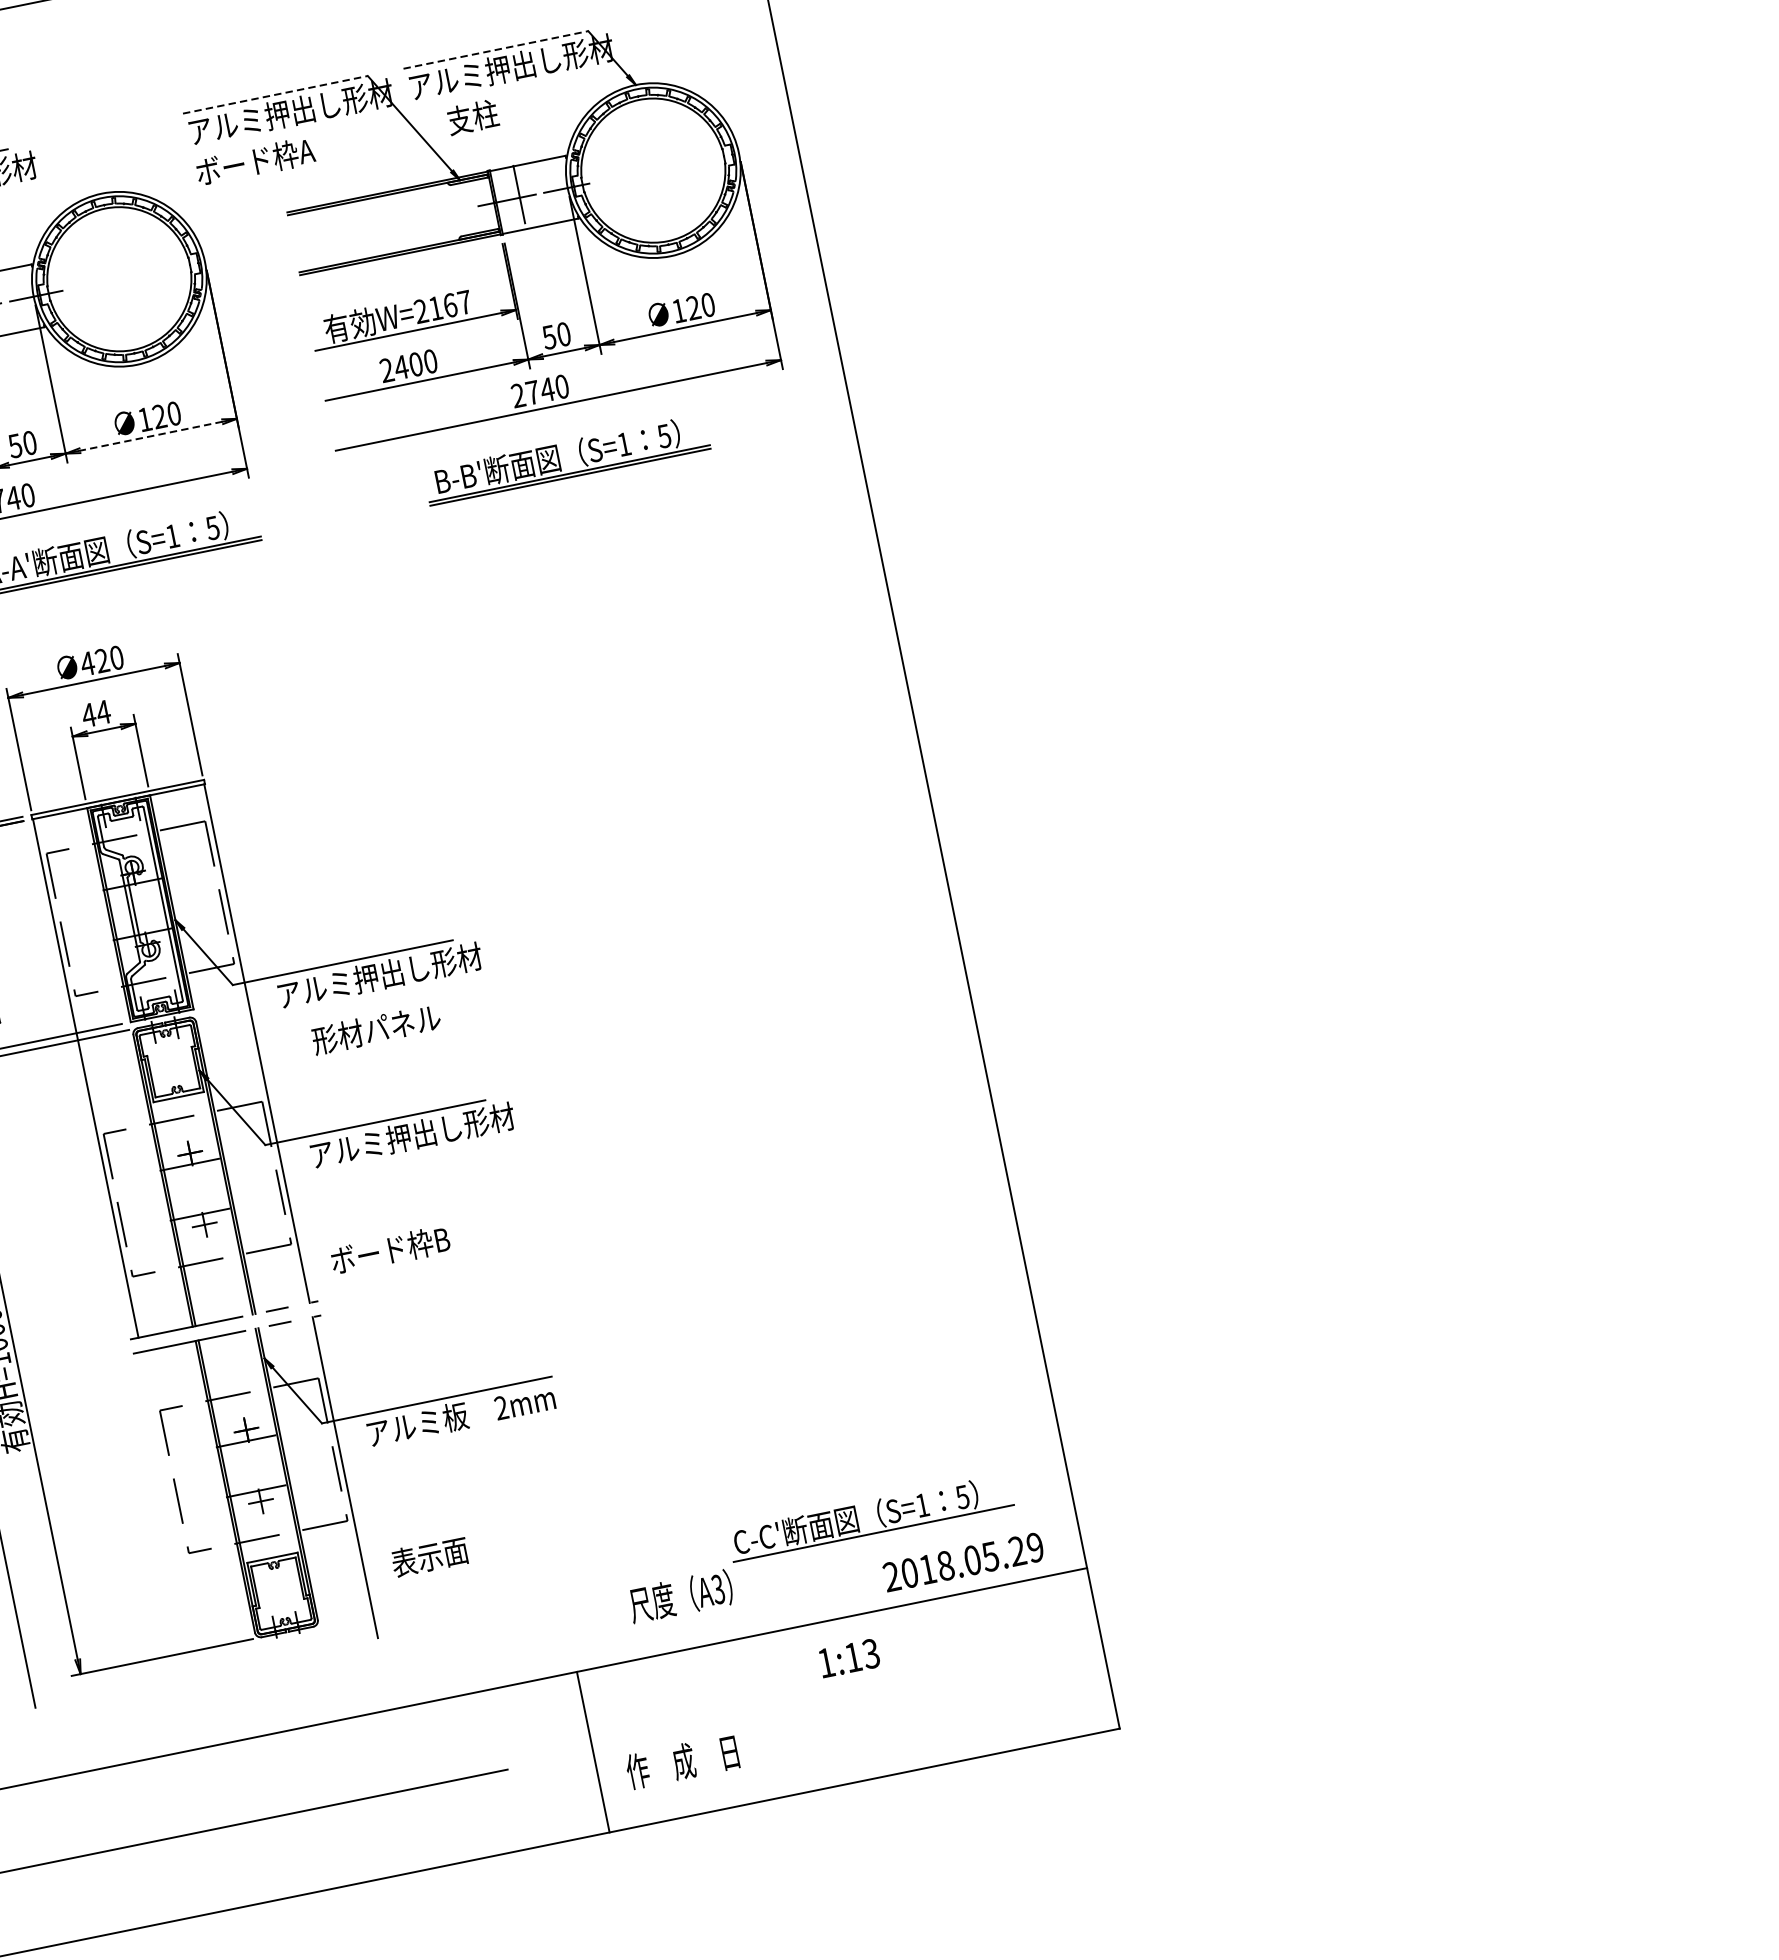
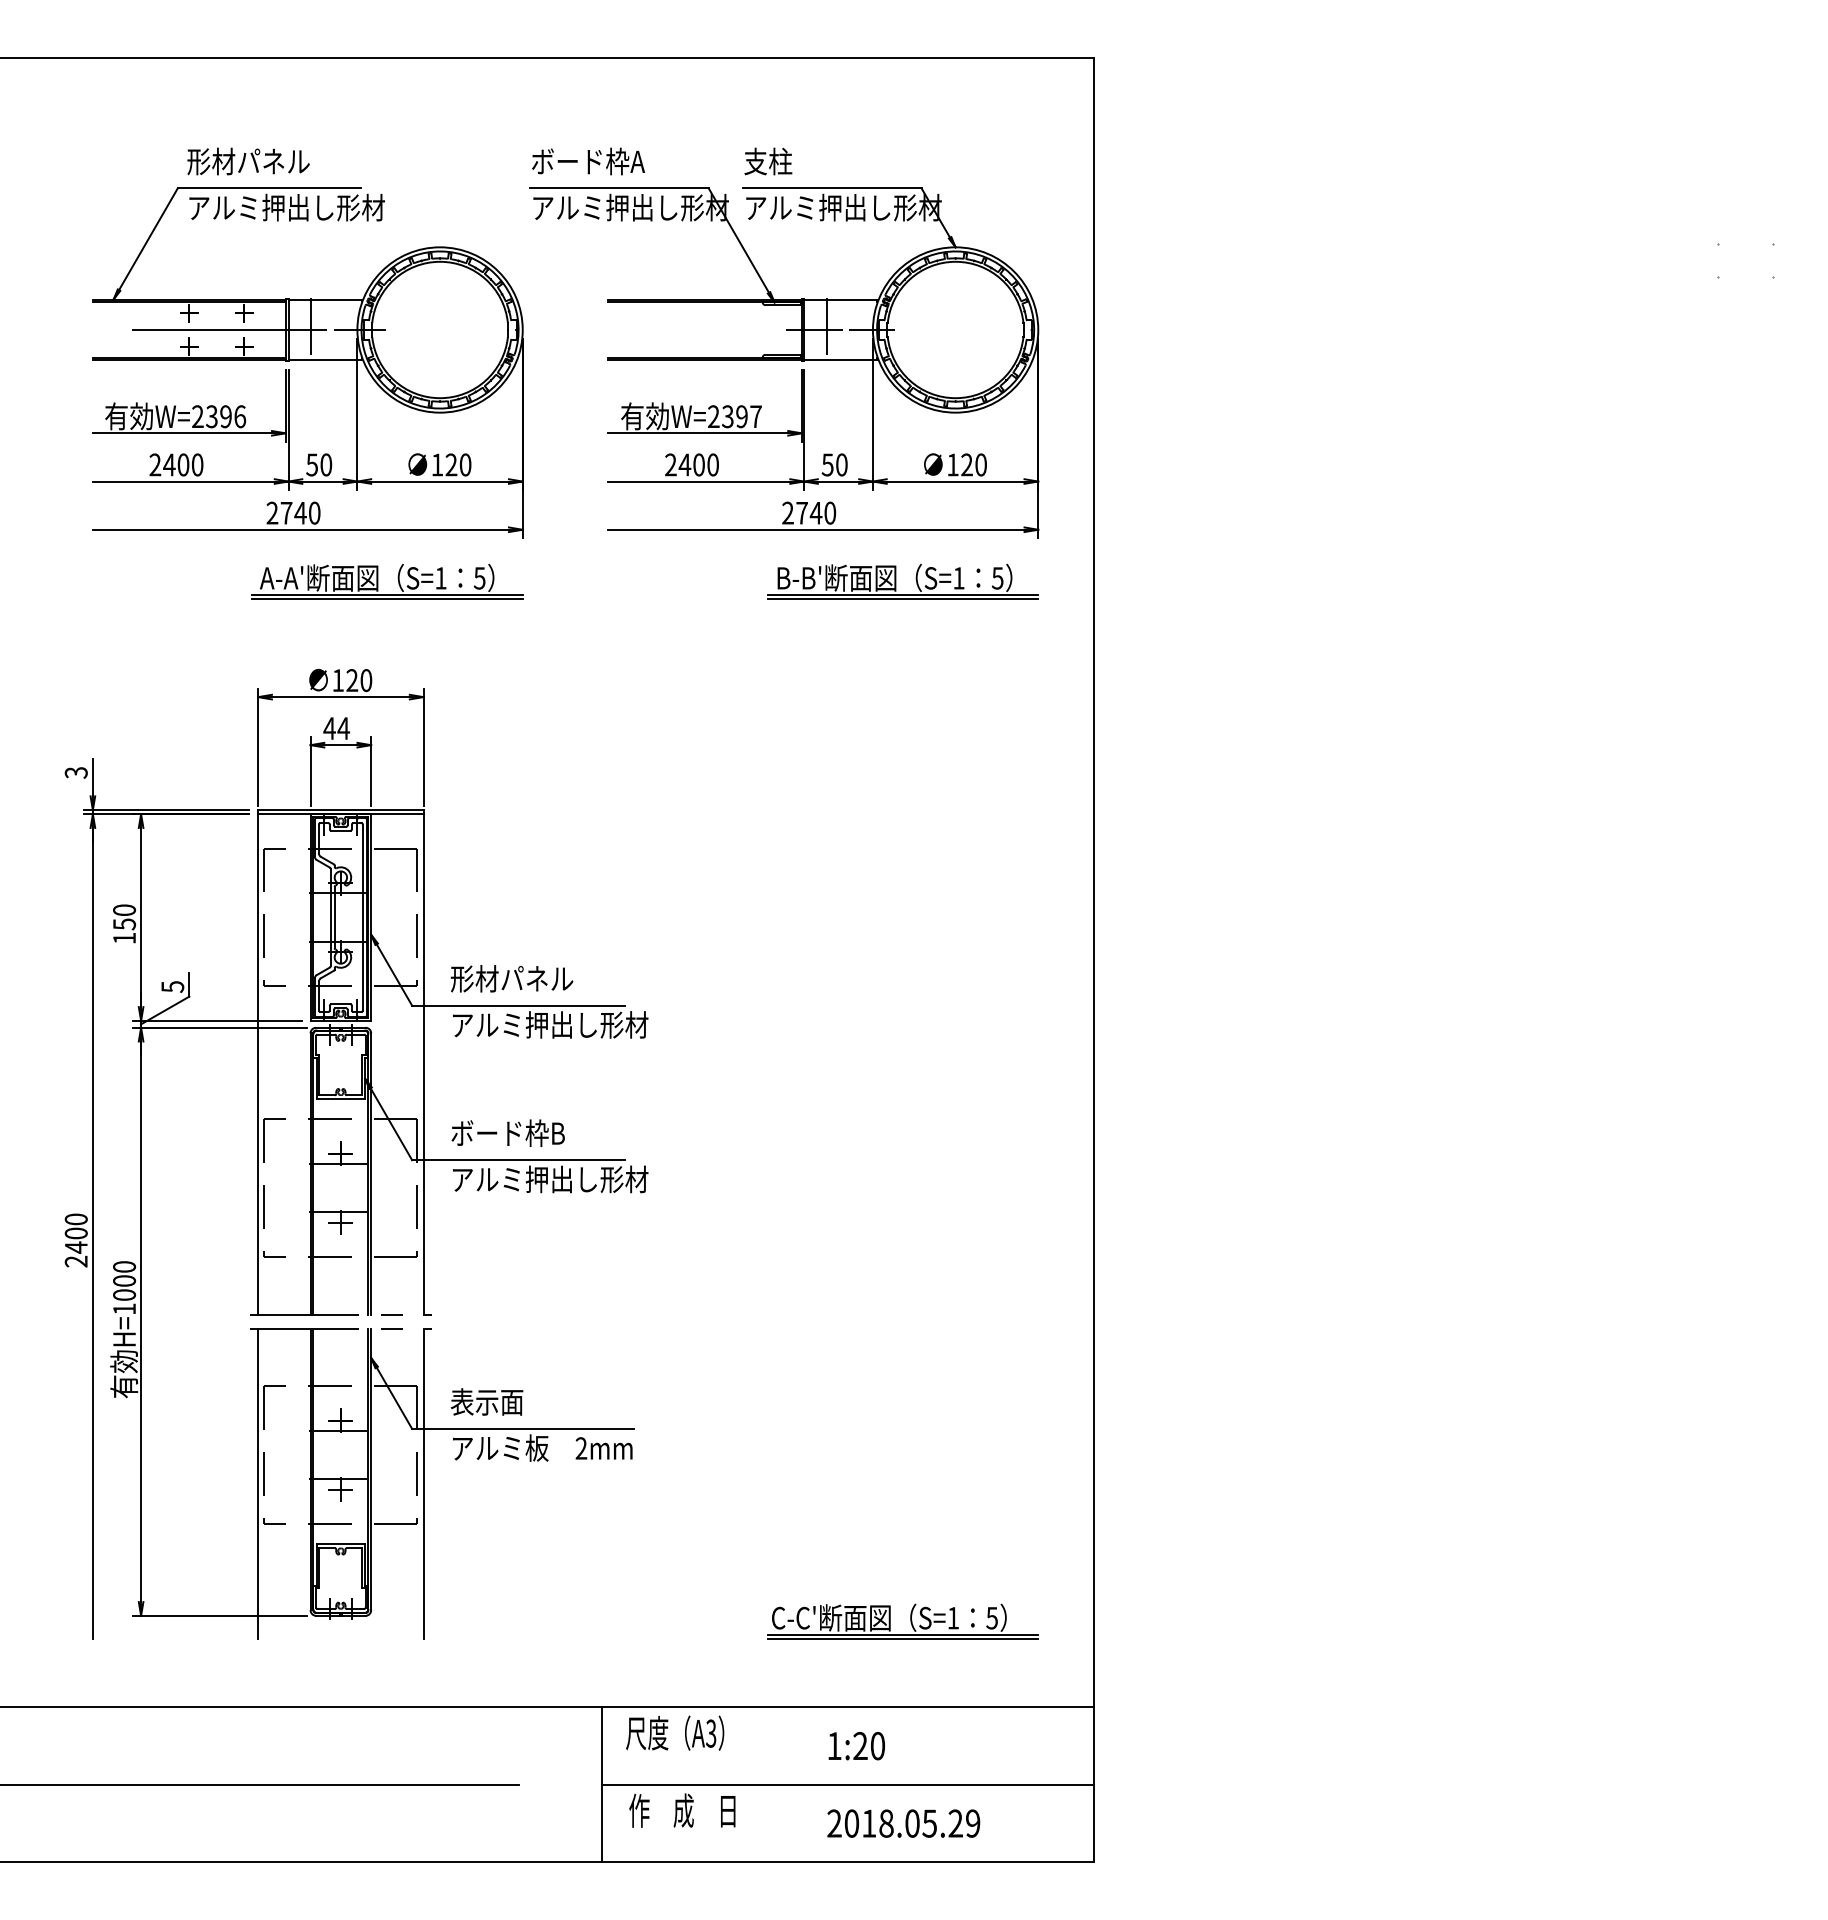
line: (496, 50) -> (832, 188), dashed -> solid
line: (276, 94) -> (620, 188), dashed -> solid
text: (473, 117) -> (768, 161), moved
text: (255, 161) -> (588, 161), moved
text: (442, 306) -> (734, 416), W=2167 -> W=2397
line: (151, 436) -> (440, 481), dashed -> solid
part: (566, 459) -> (902, 581), moved
text: (86, 663) -> (337, 680), 420 -> 120
text: (375, 1029) -> (511, 978), moved
text: (389, 1249) -> (507, 1132), moved
line: (174, 1512) -> (258, 1483), added
line: (874, 1537) -> (902, 1638), added
text: (429, 1556) -> (486, 1401), moved
text: (963, 1562) -> (903, 1823), moved
text: (681, 1595) -> (675, 1732), moved
text: (862, 1655) -> (869, 1746), 1:13 -> 1:20
line: (847, 1699) -> (847, 1784), added

